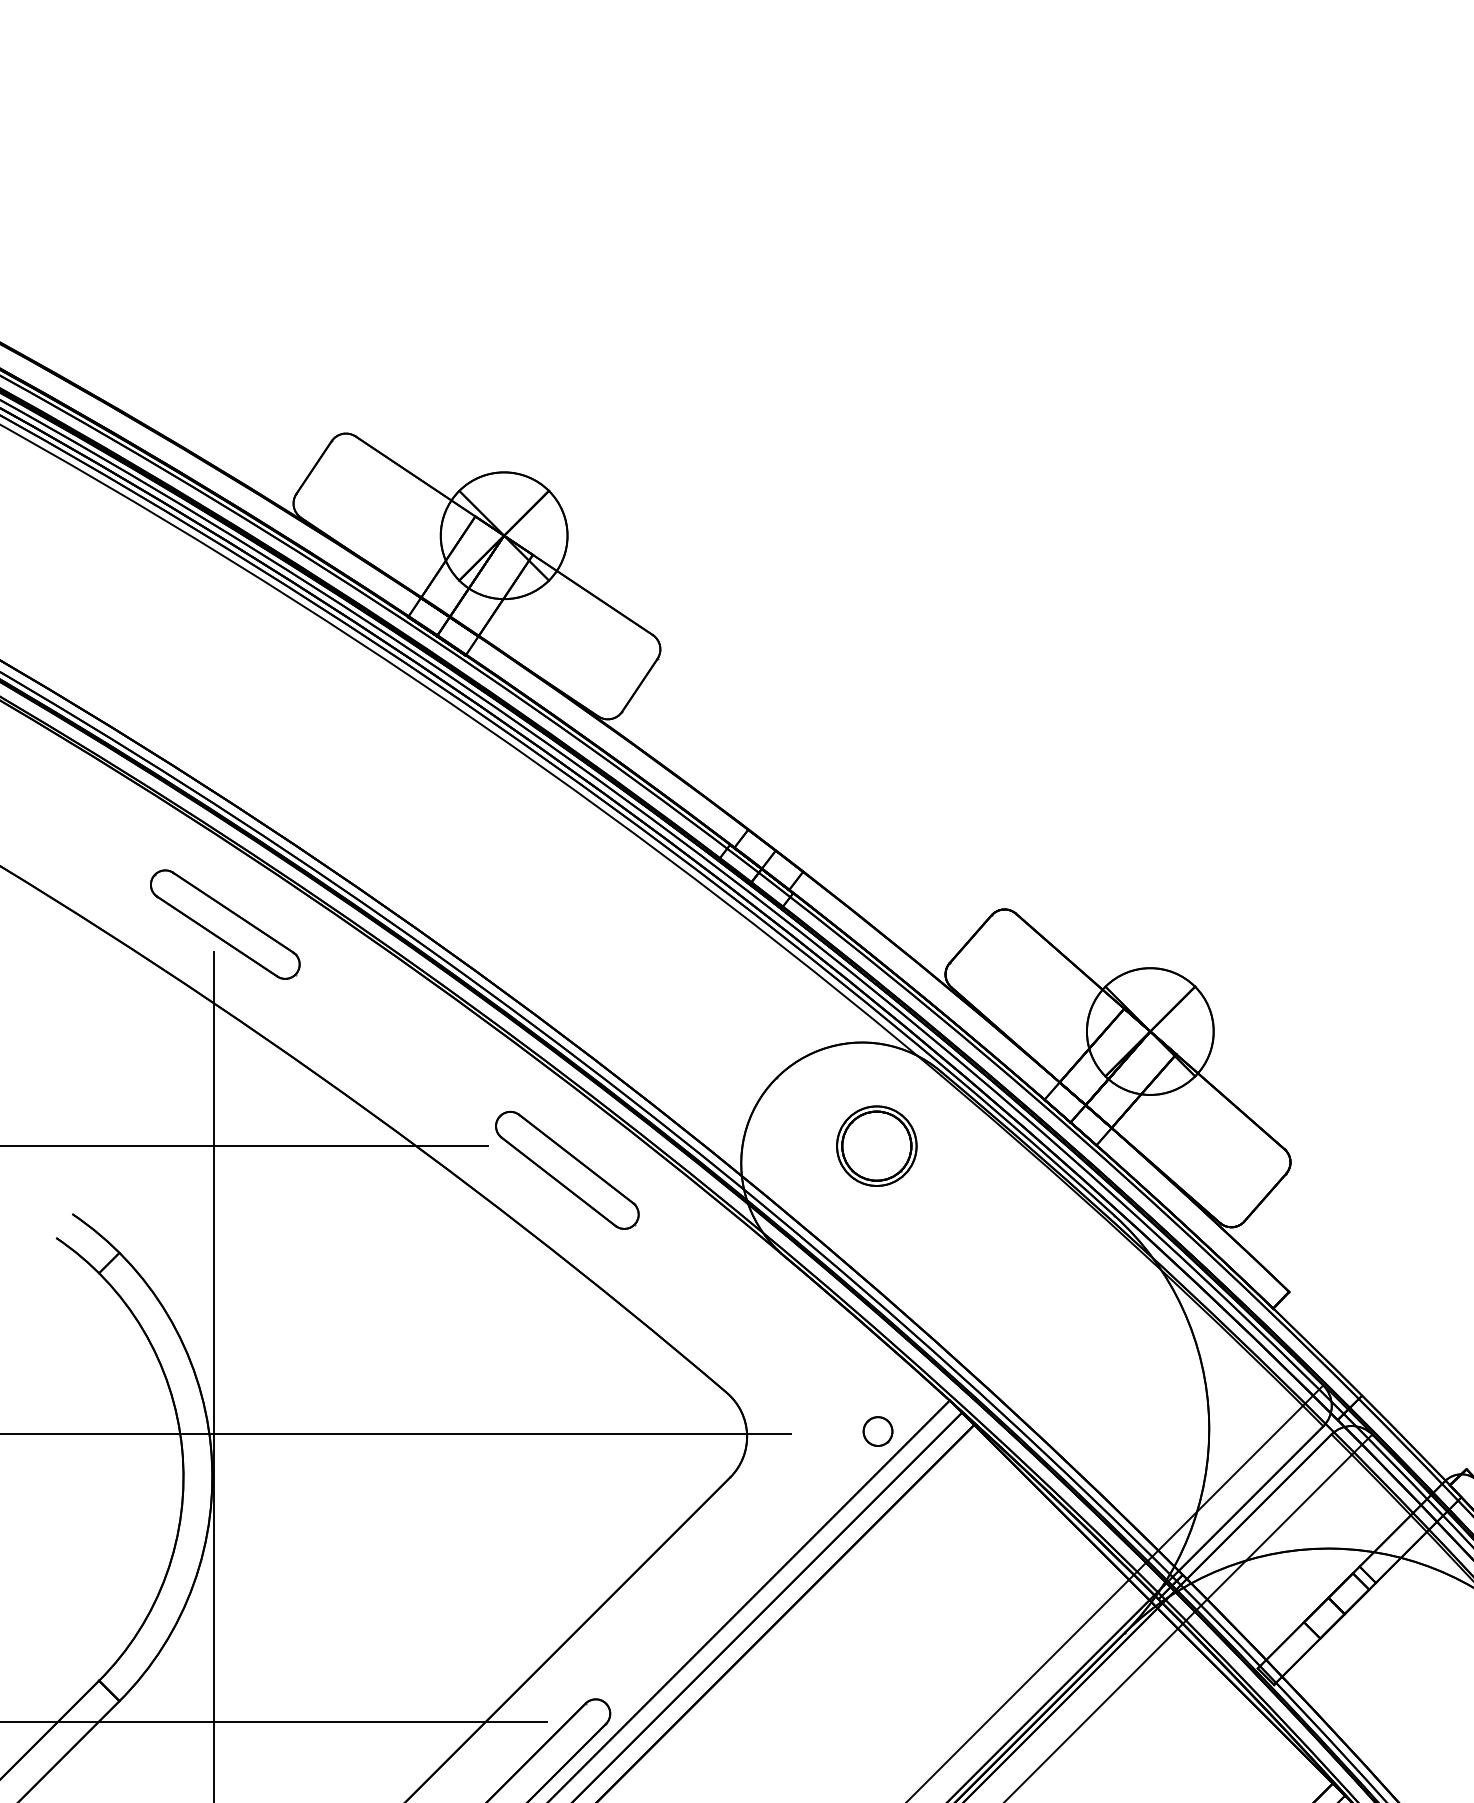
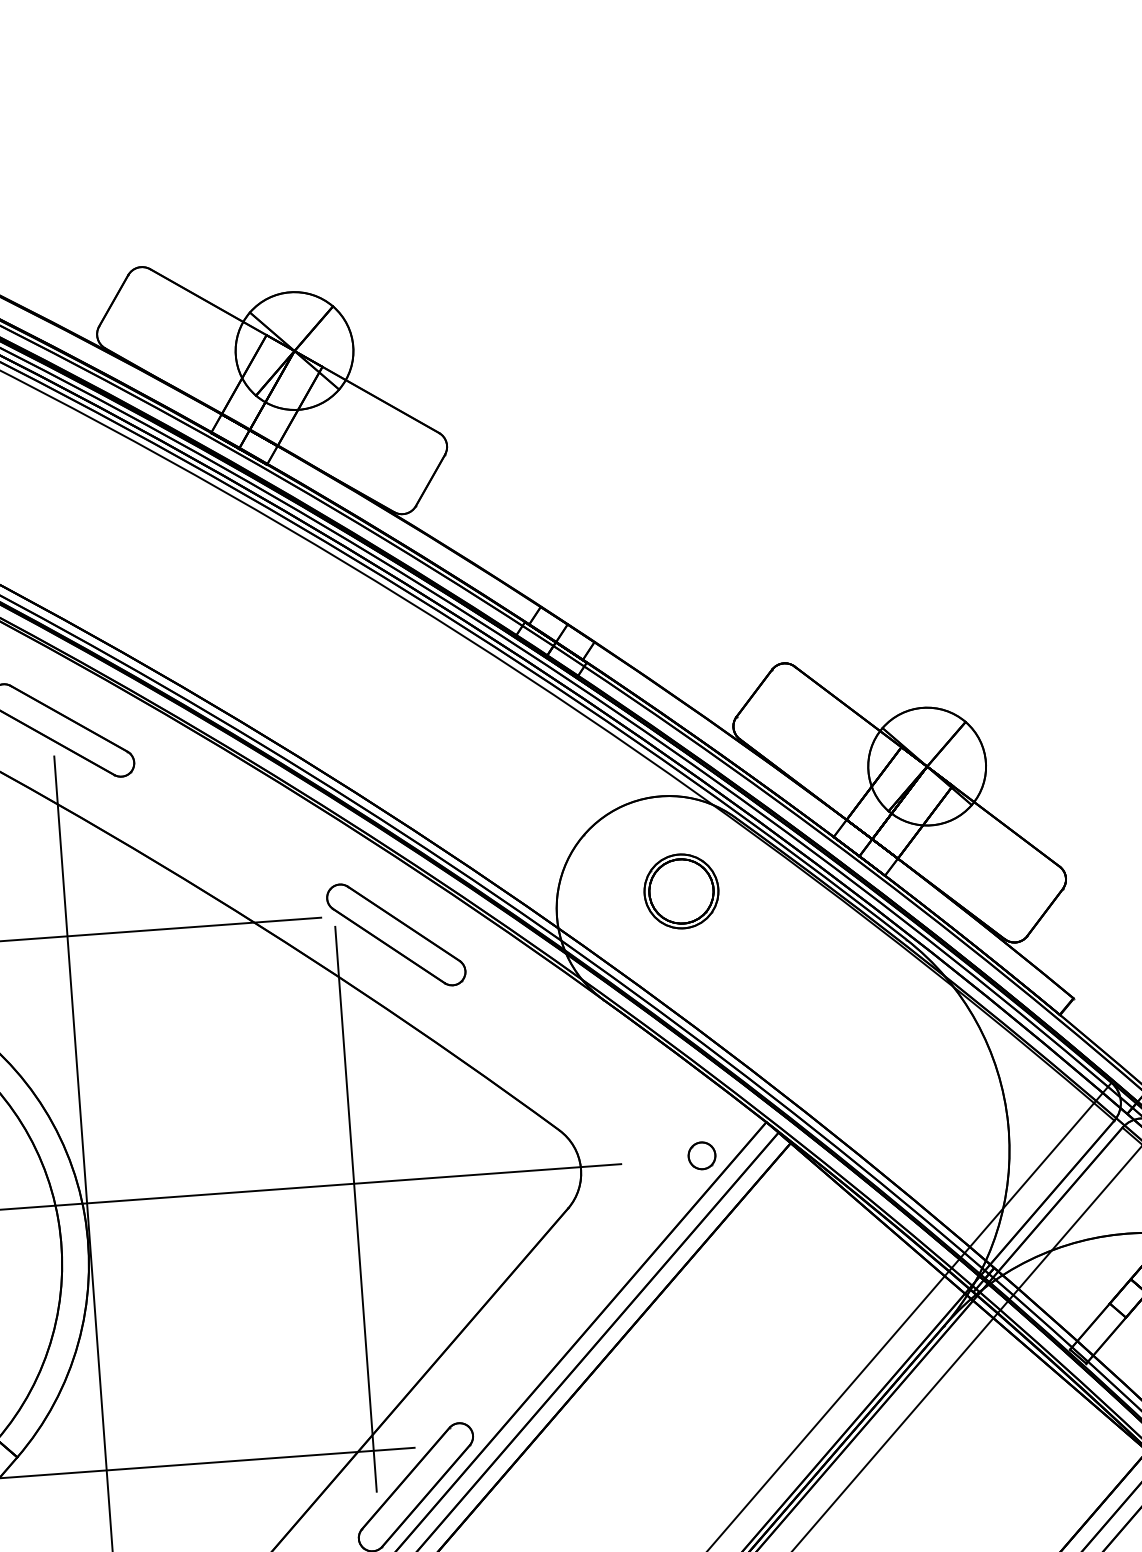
line: (502, 1461) -> (356, 1209), added

